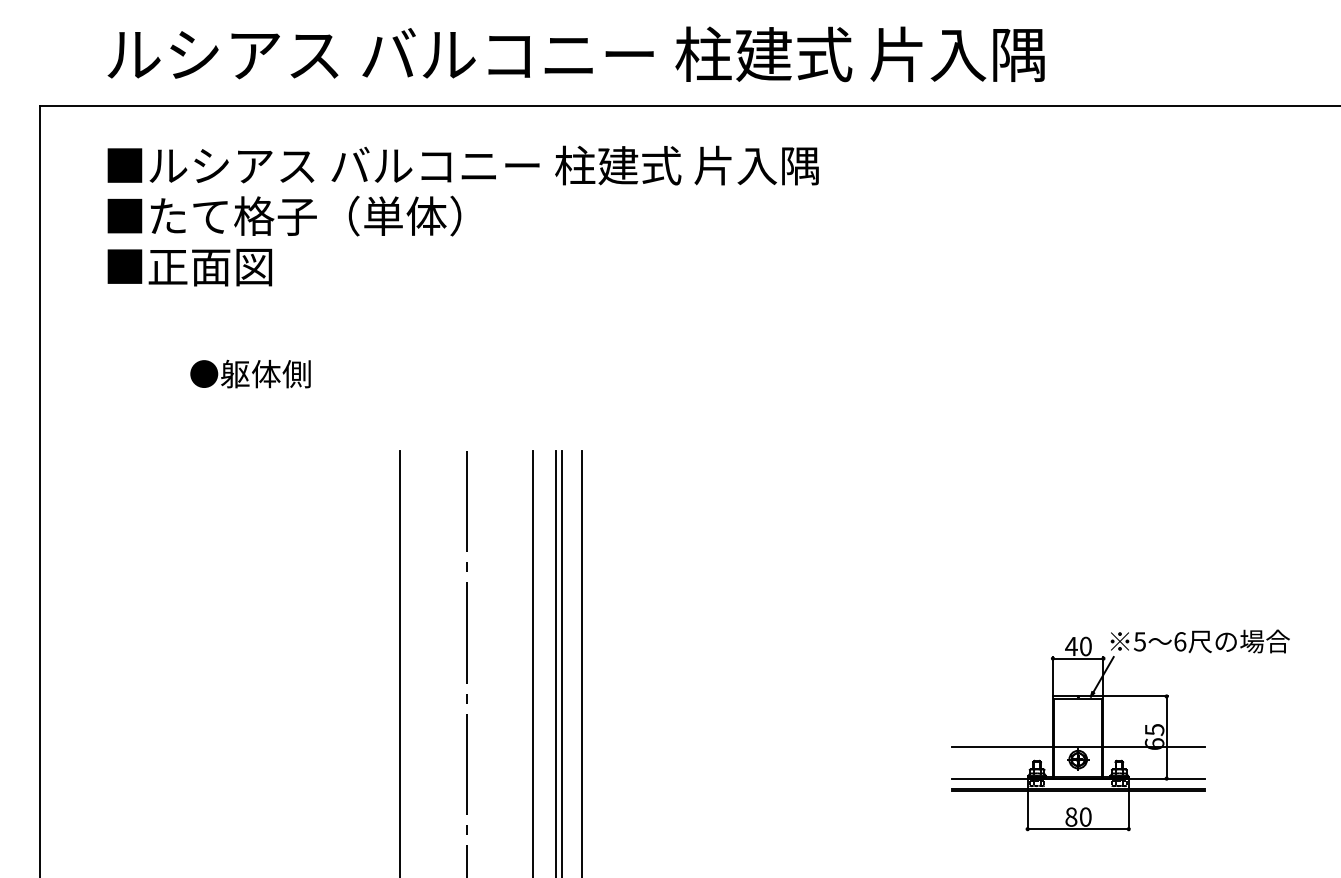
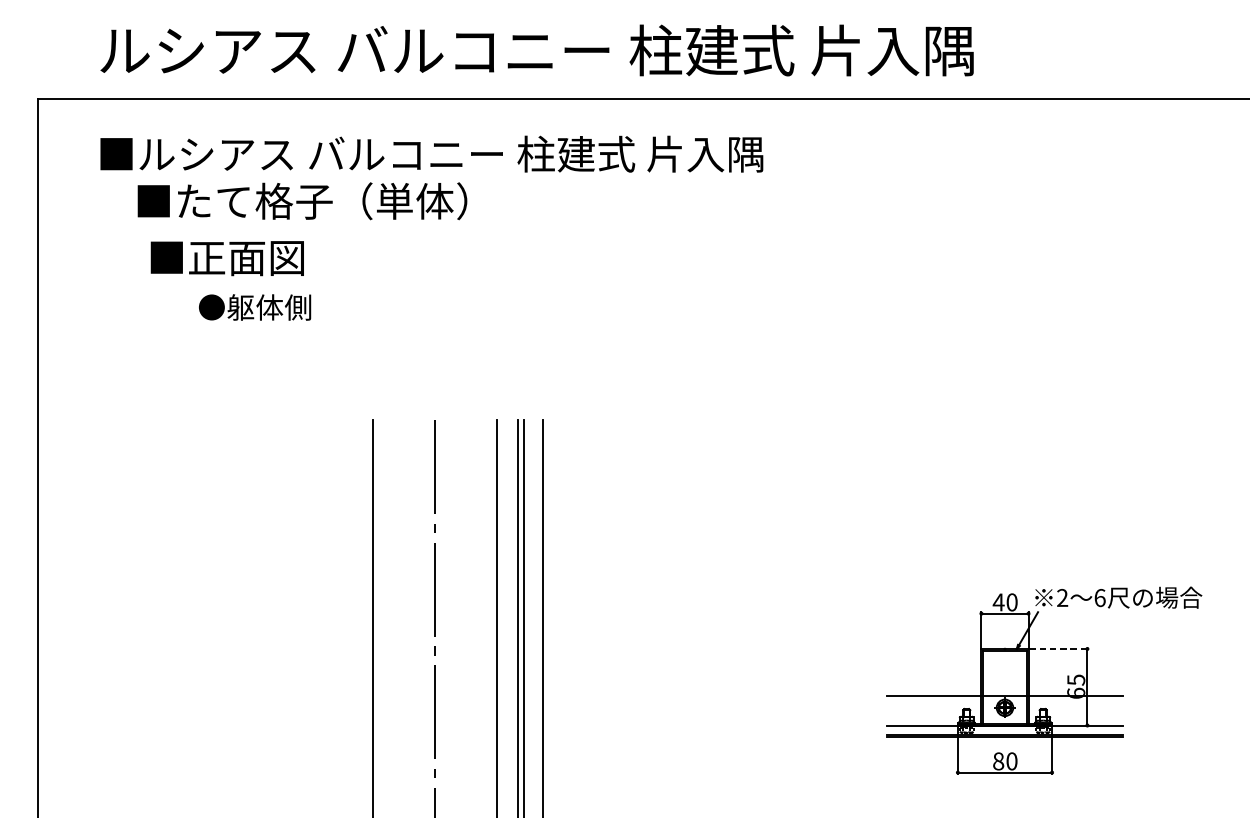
text: (284, 215) -> (302, 200), moved
text: (189, 267) -> (227, 258), moved
text: (250, 373) -> (254, 306), moved
text: (1139, 641) -> (1062, 597), 5 -> 2
line: (1136, 696) -> (1059, 648), solid -> dashed

